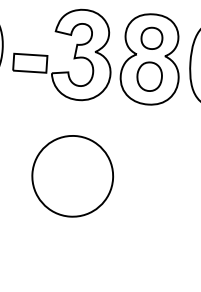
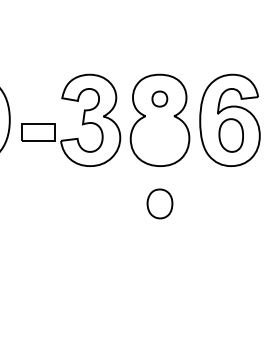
part: (151, 37) -> (159, 98), size x0.7
part: (149, 76) -> (159, 203), moved
part: (72, 176) -> (88, 243), removed

